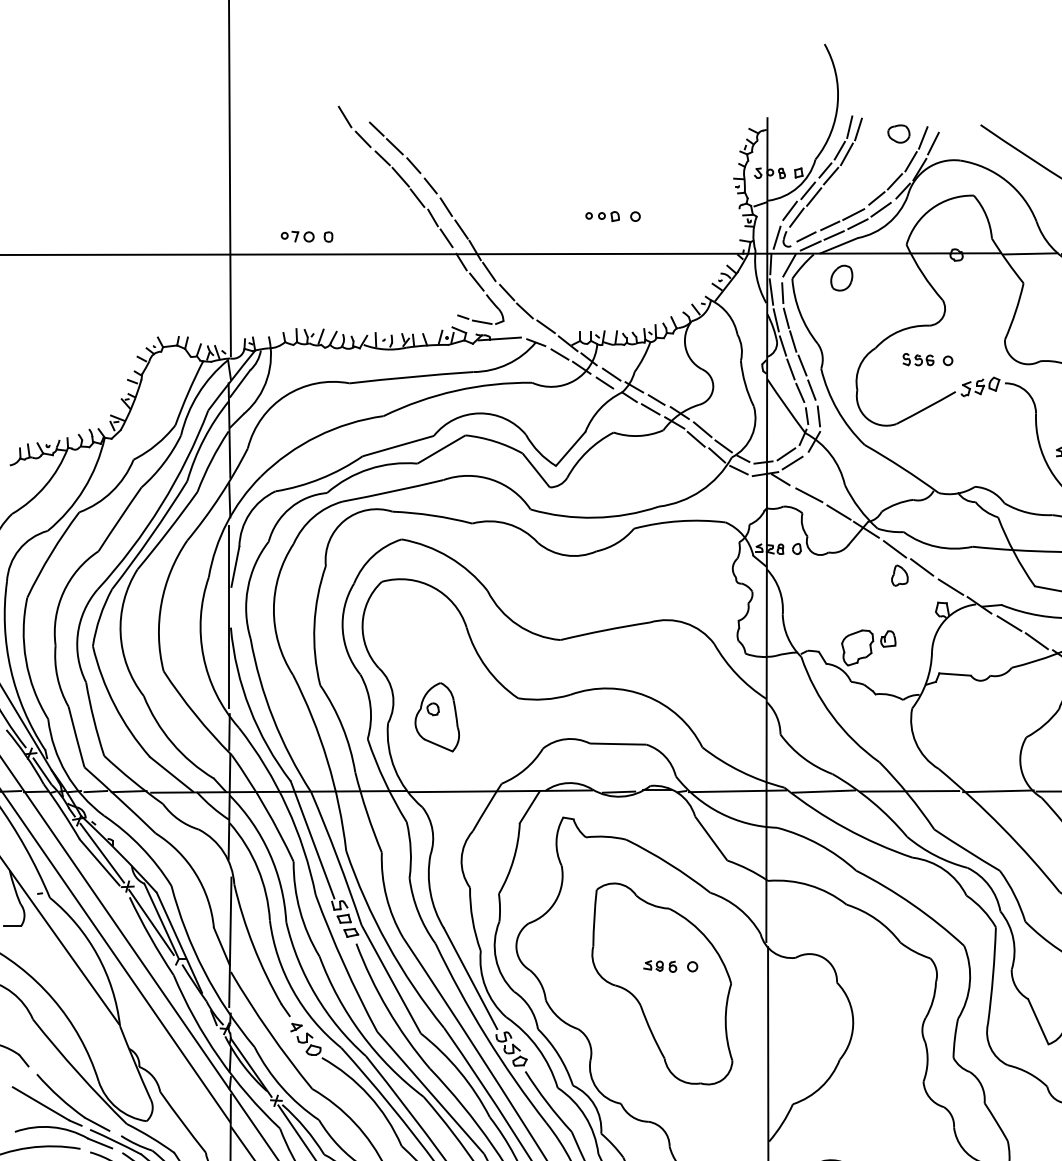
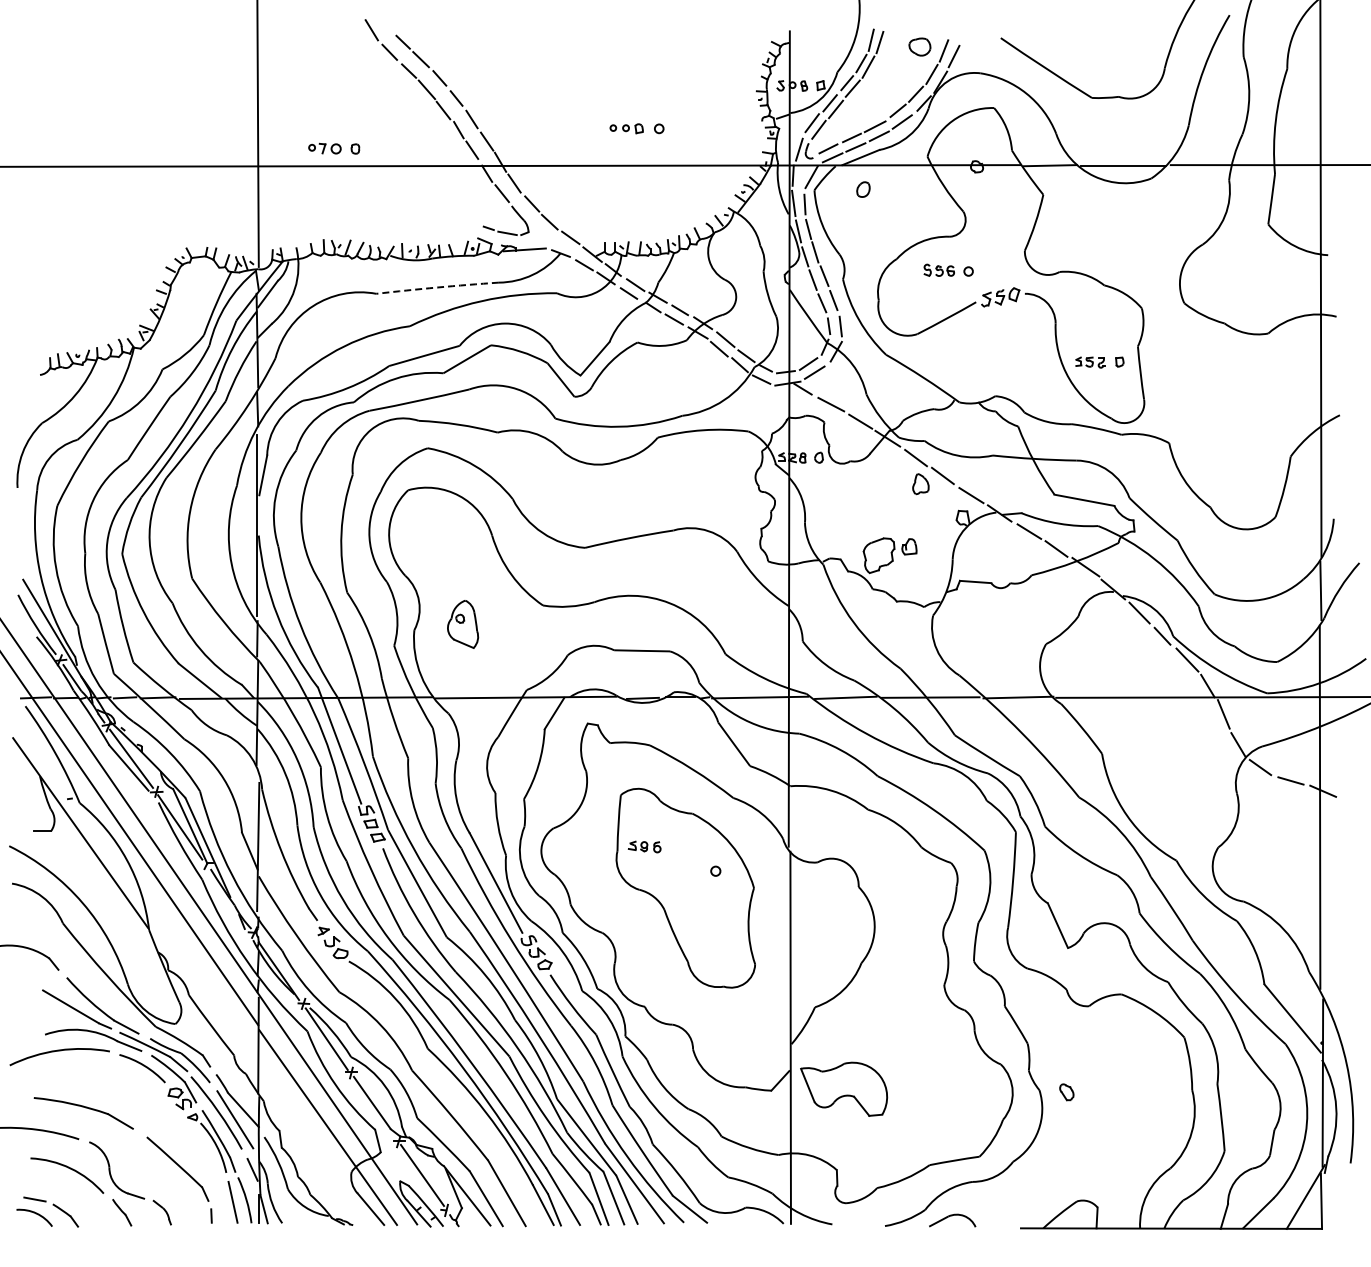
part: (841, 277) -> (863, 189), size x0.6
arc: (411, 376) -> (437, 287), solid -> dashed
part: (436, 717) -> (462, 624), size x0.7
part: (660, 966) -> (644, 846), moved

